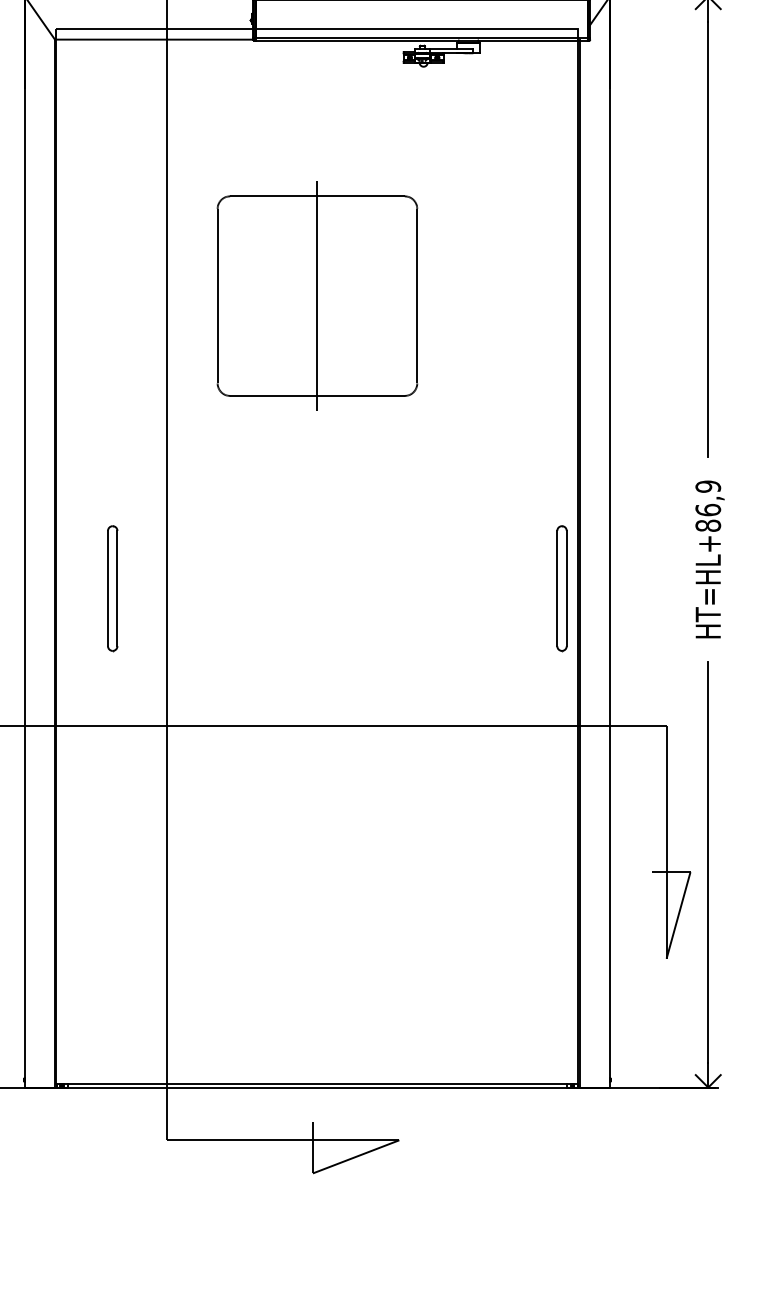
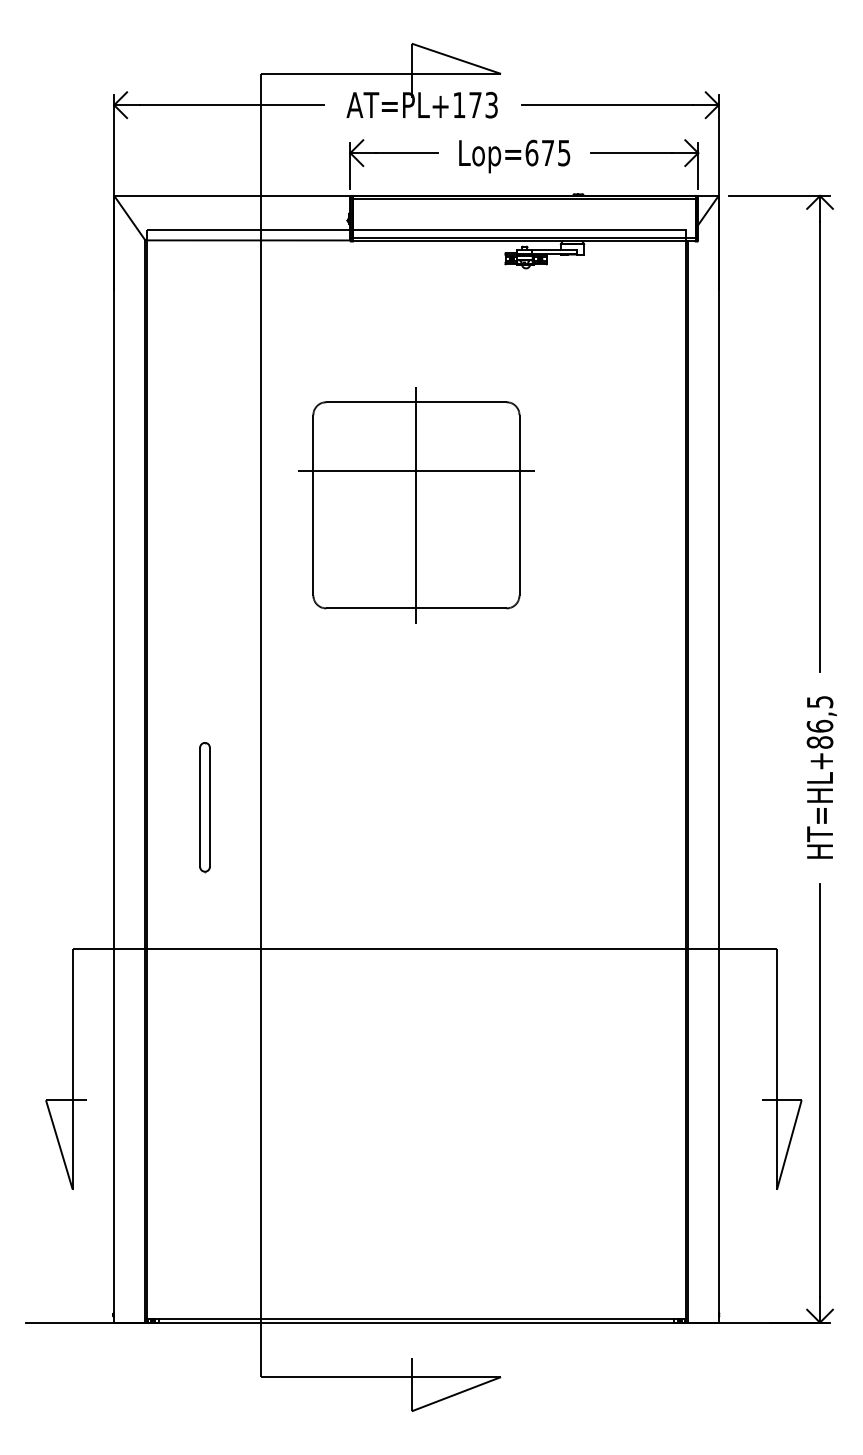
line: (316, 263) -> (415, 471), added
text: (707, 486) -> (819, 701), HT=HL+86,9 -> HT=HL+86,5
part: (561, 588) -> (668, 807), removed

